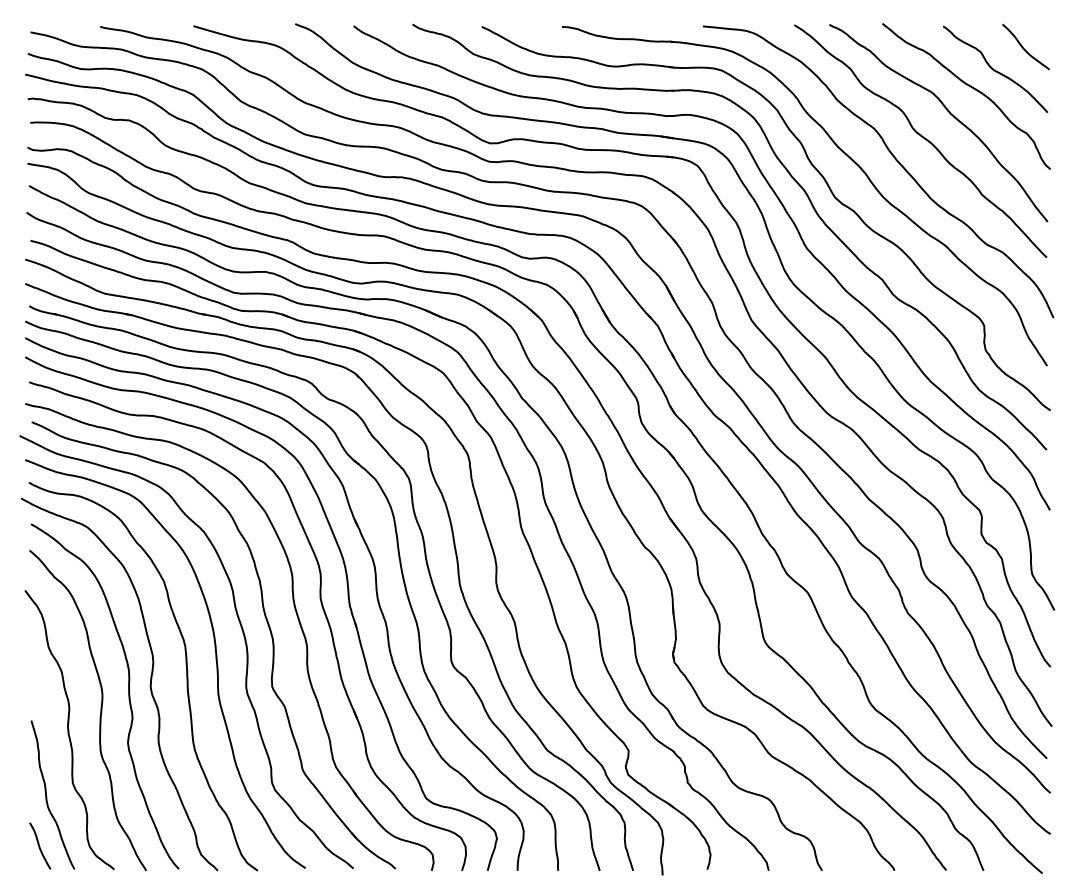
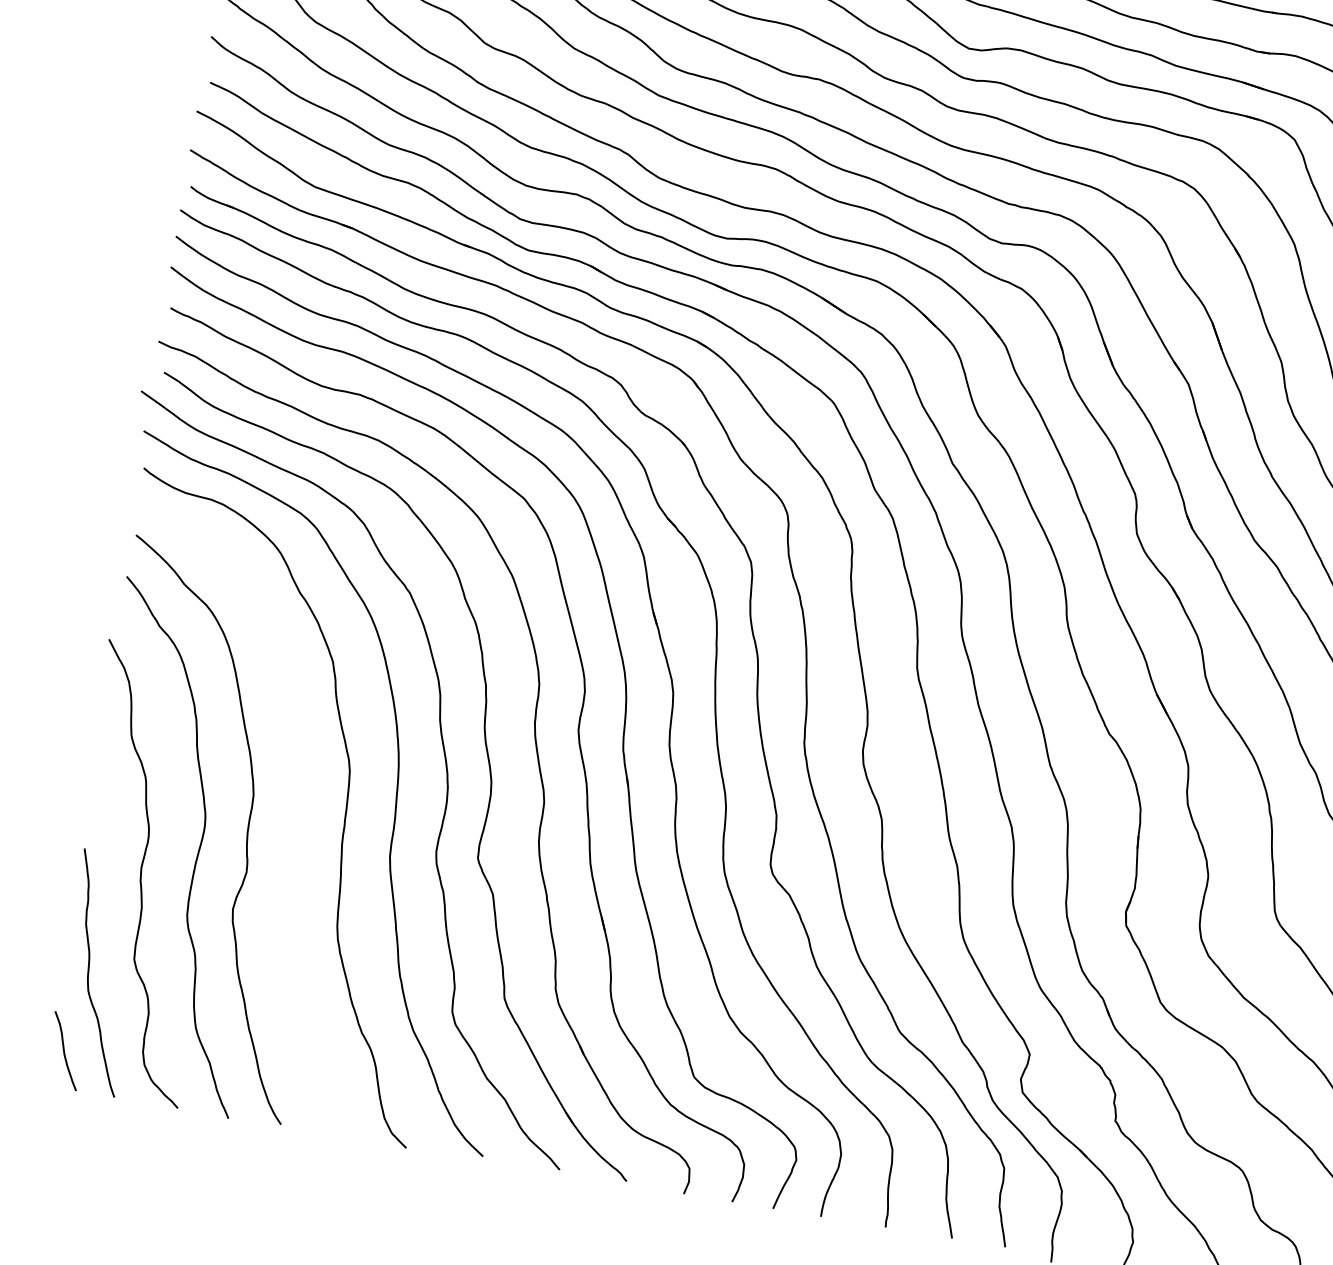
curve: (149, 685) -> (282, 823), removed

